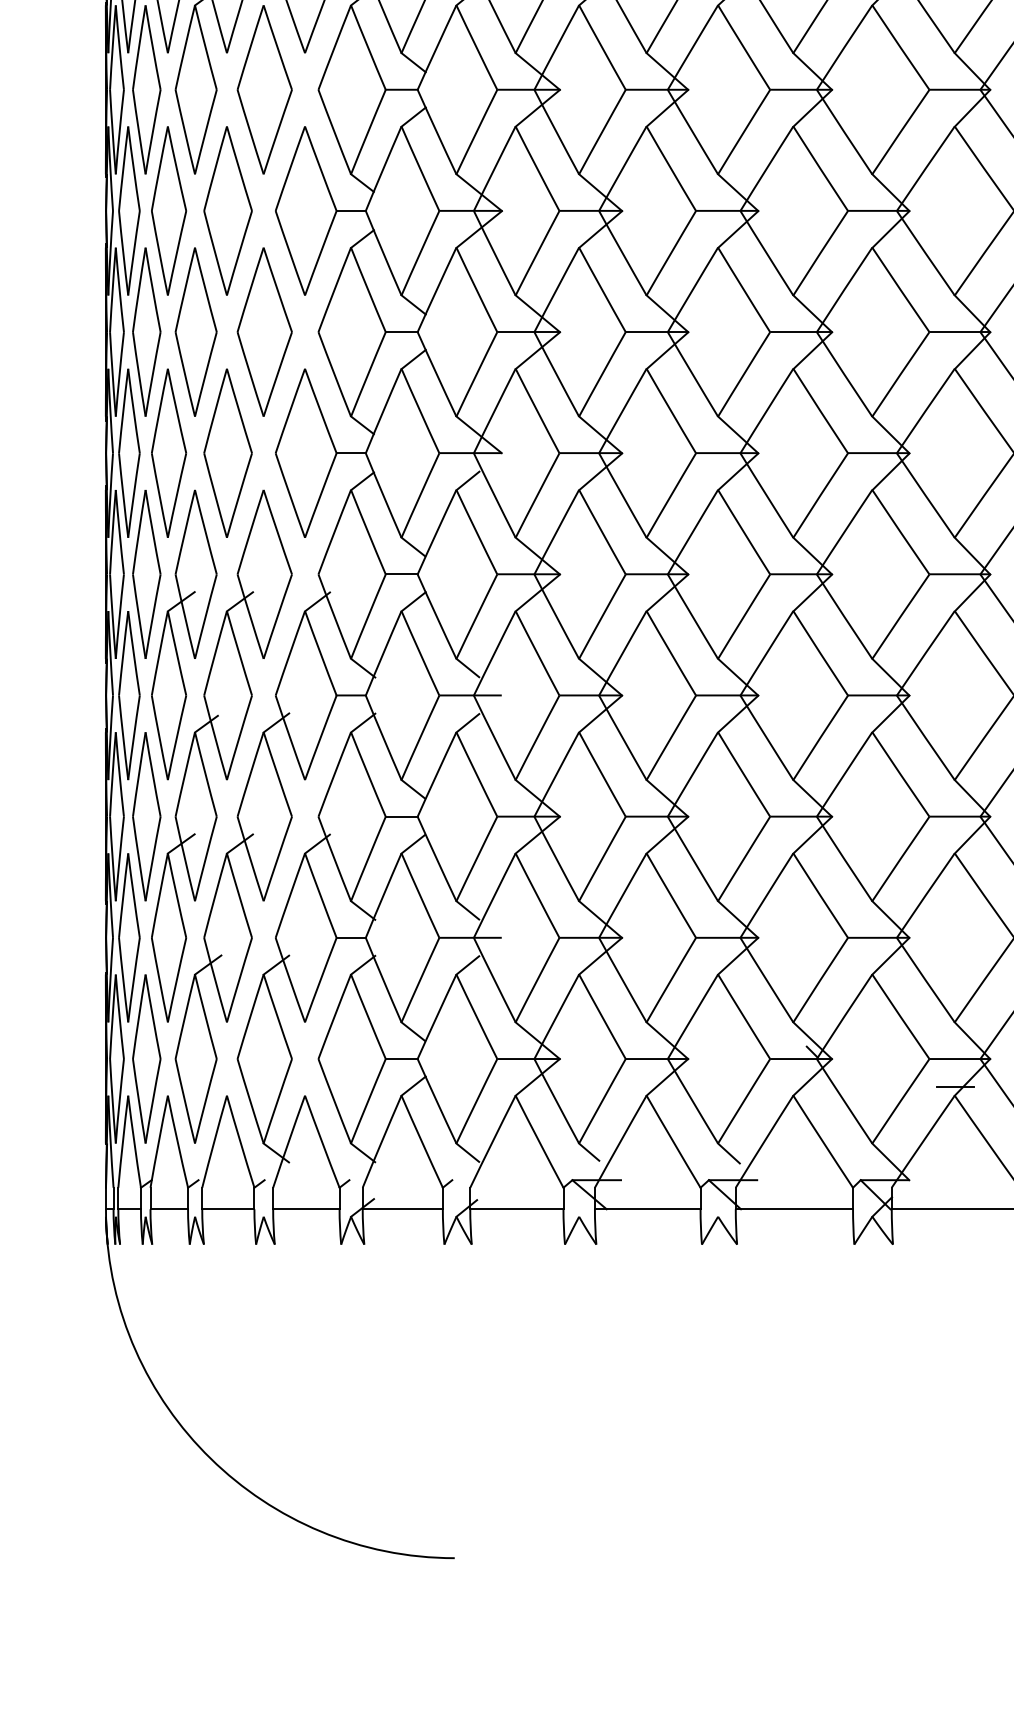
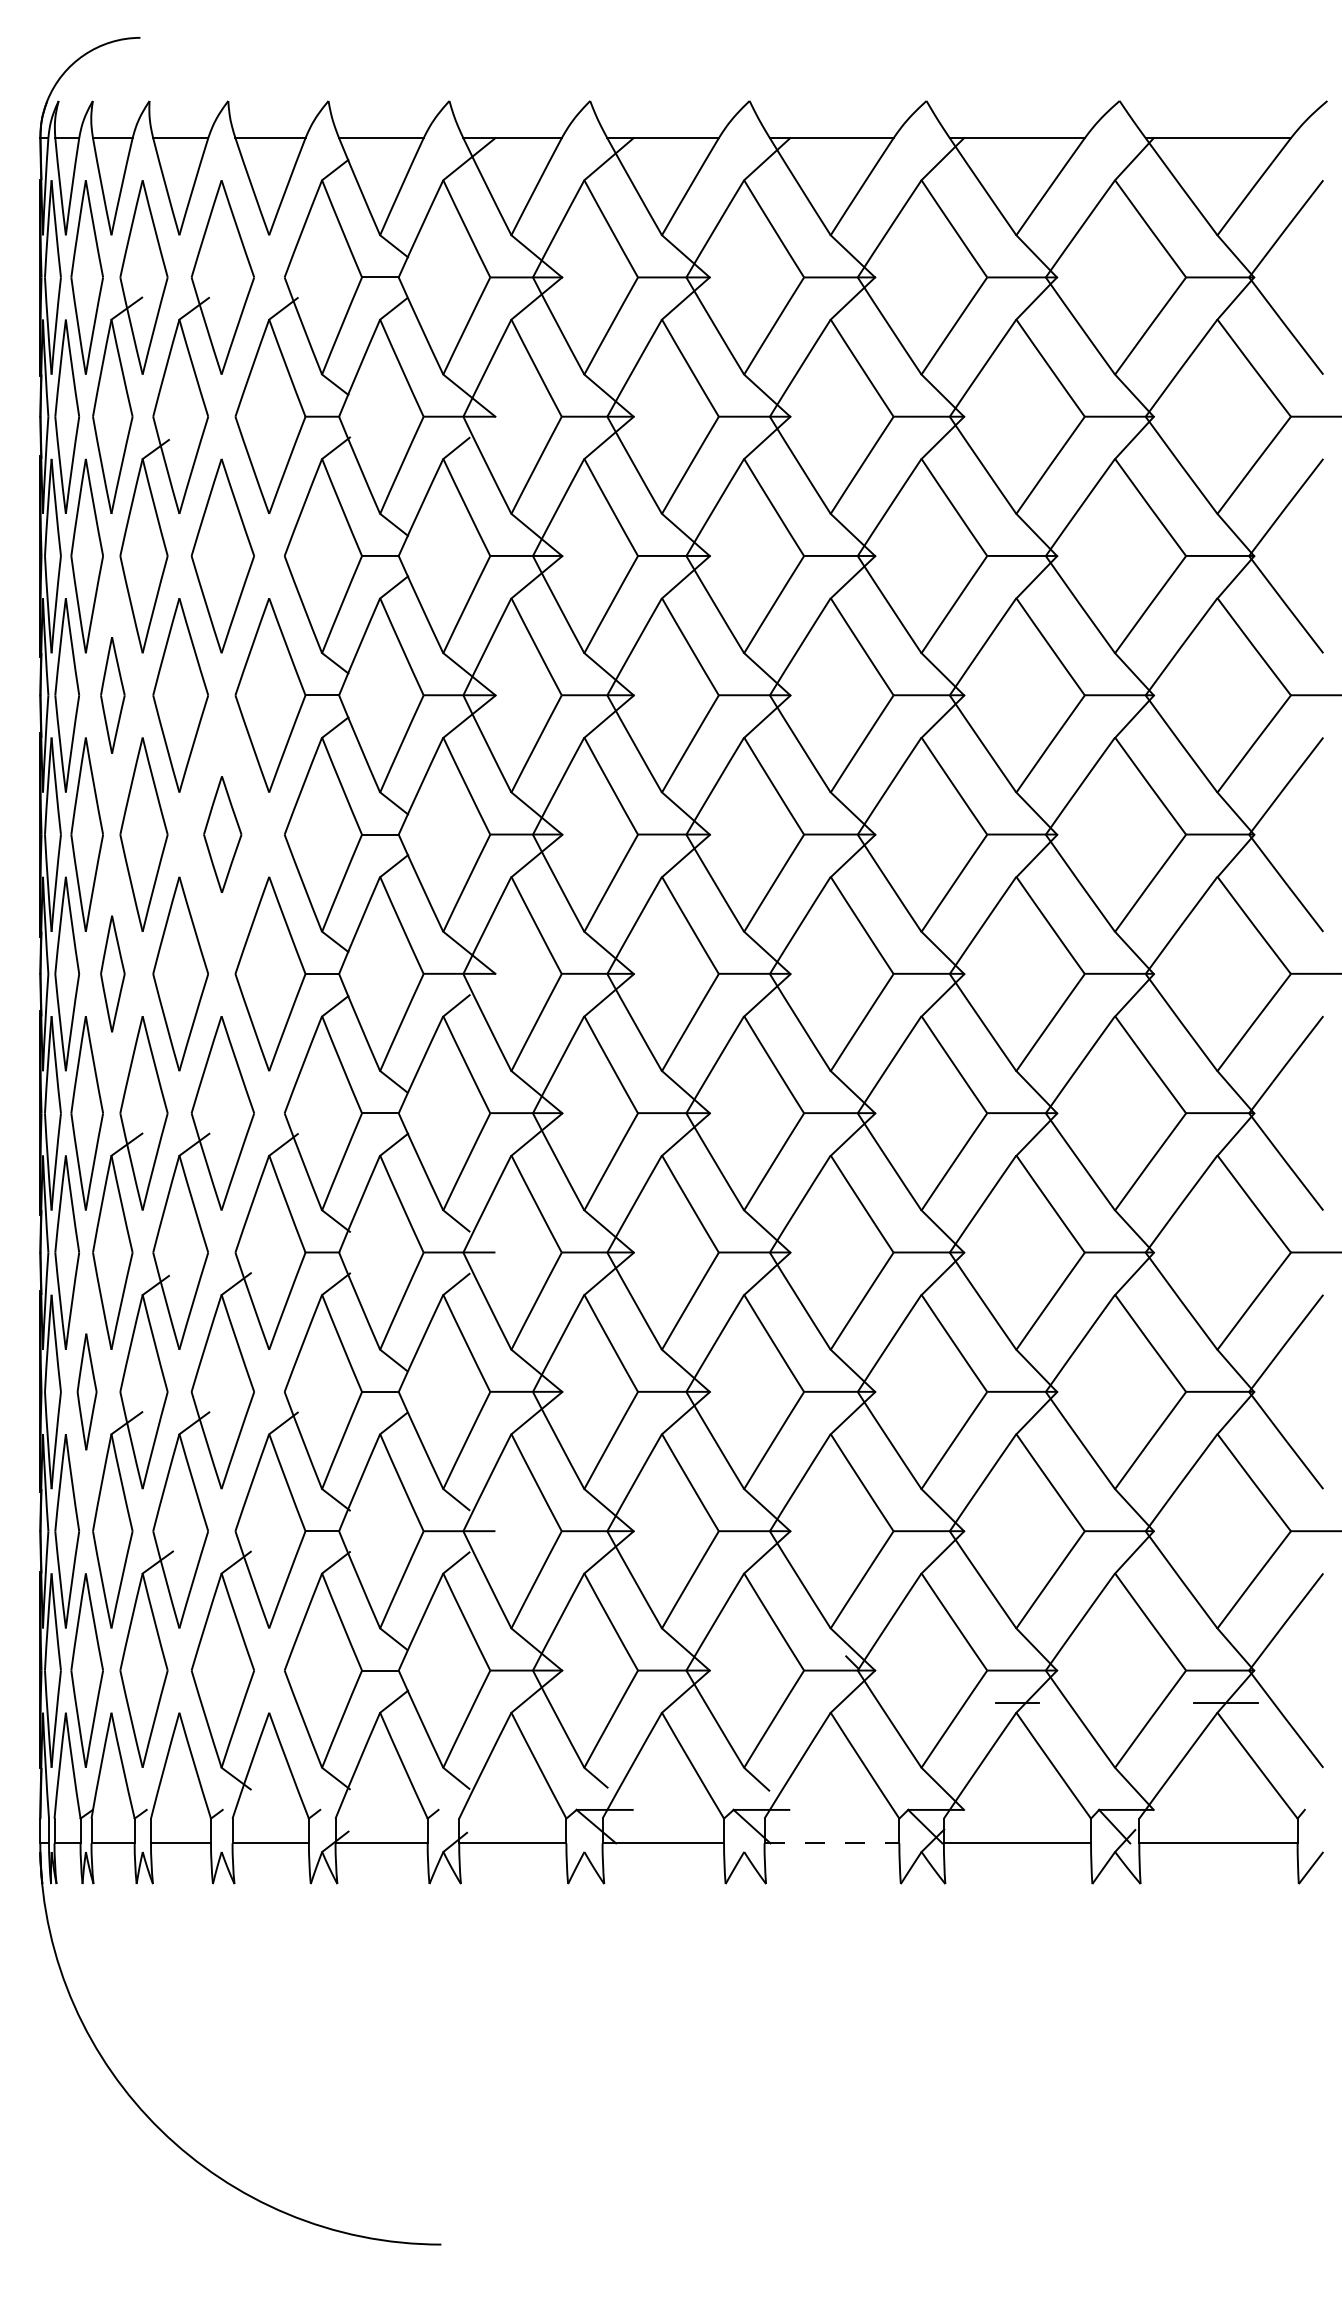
part: (168, 211) -> (112, 695), size x0.6
part: (264, 331) -> (222, 834), size x0.6
part: (168, 452) -> (112, 973), size x0.6
part: (146, 816) -> (86, 1391), size x0.6
line: (794, 1209) -> (832, 1843), solid -> dashed

